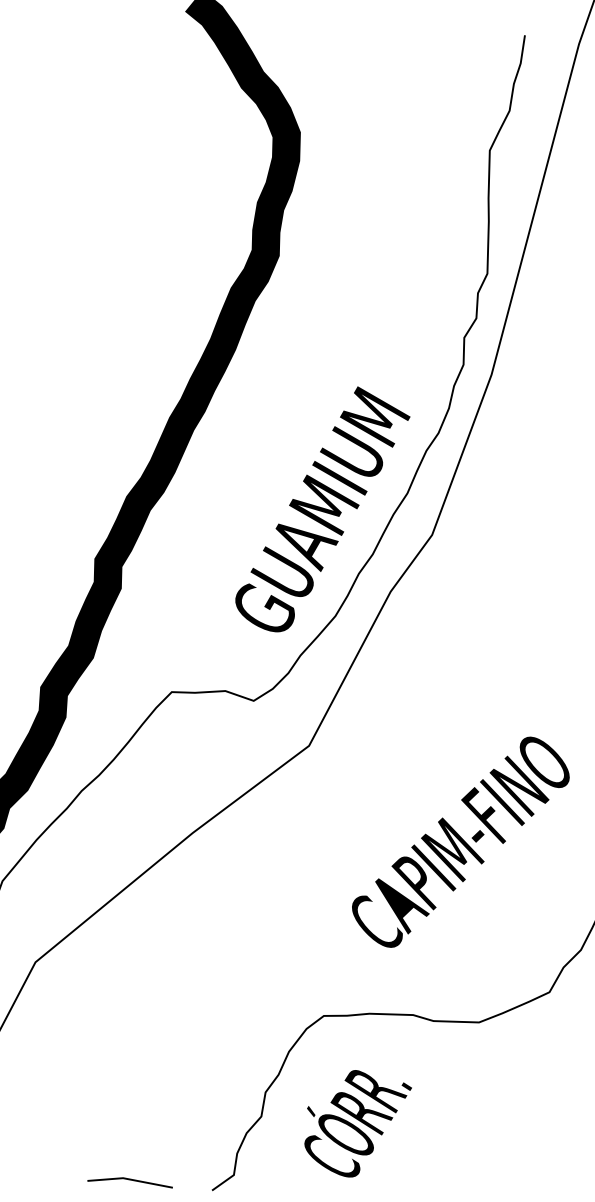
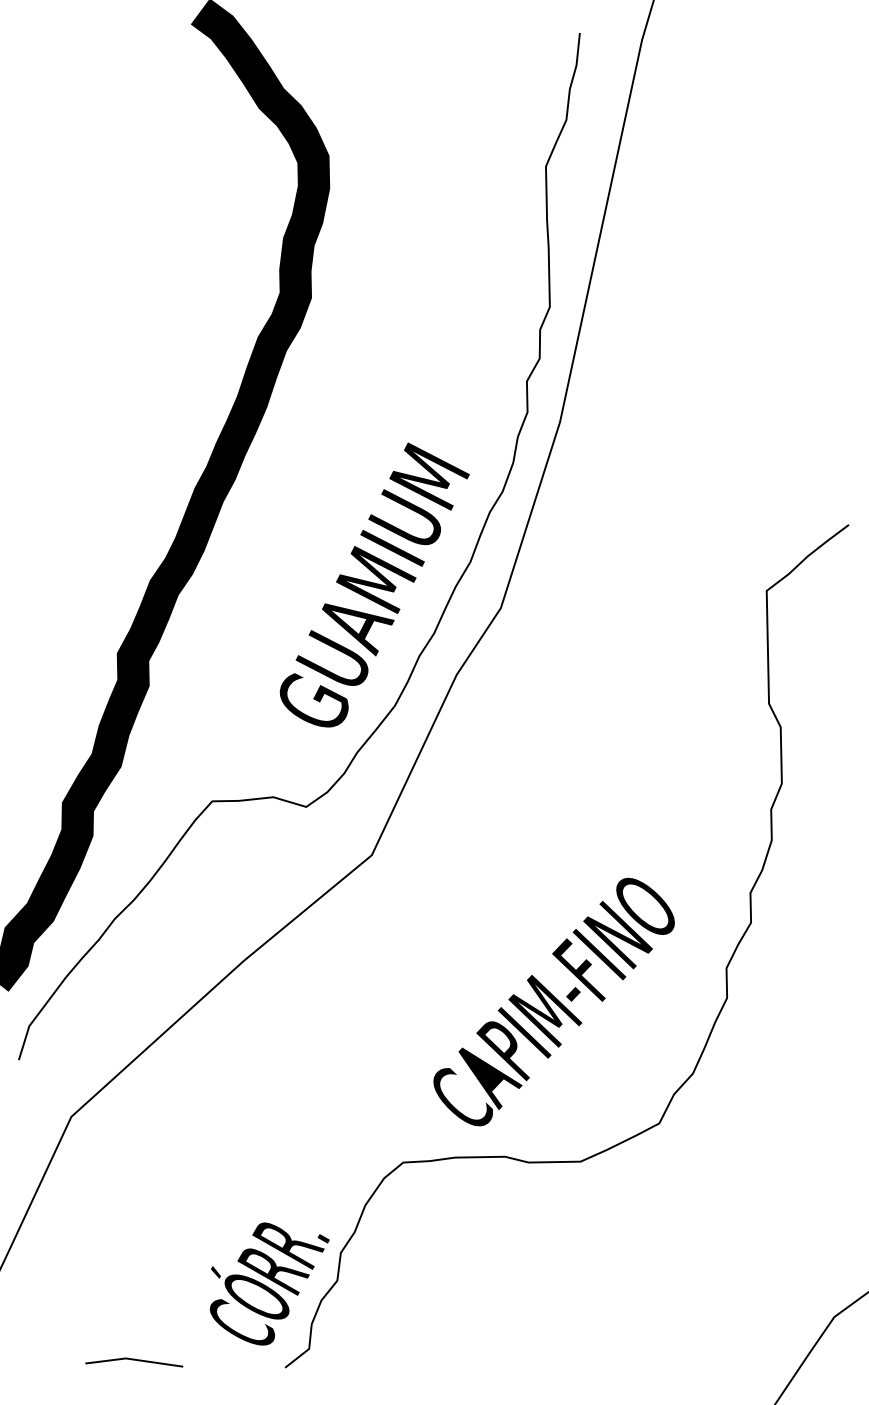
text: (460, 841) -> (553, 1001), moved
text: (357, 1123) -> (269, 1283), moved
line: (130, 1180) -> (134, 1360), moved

